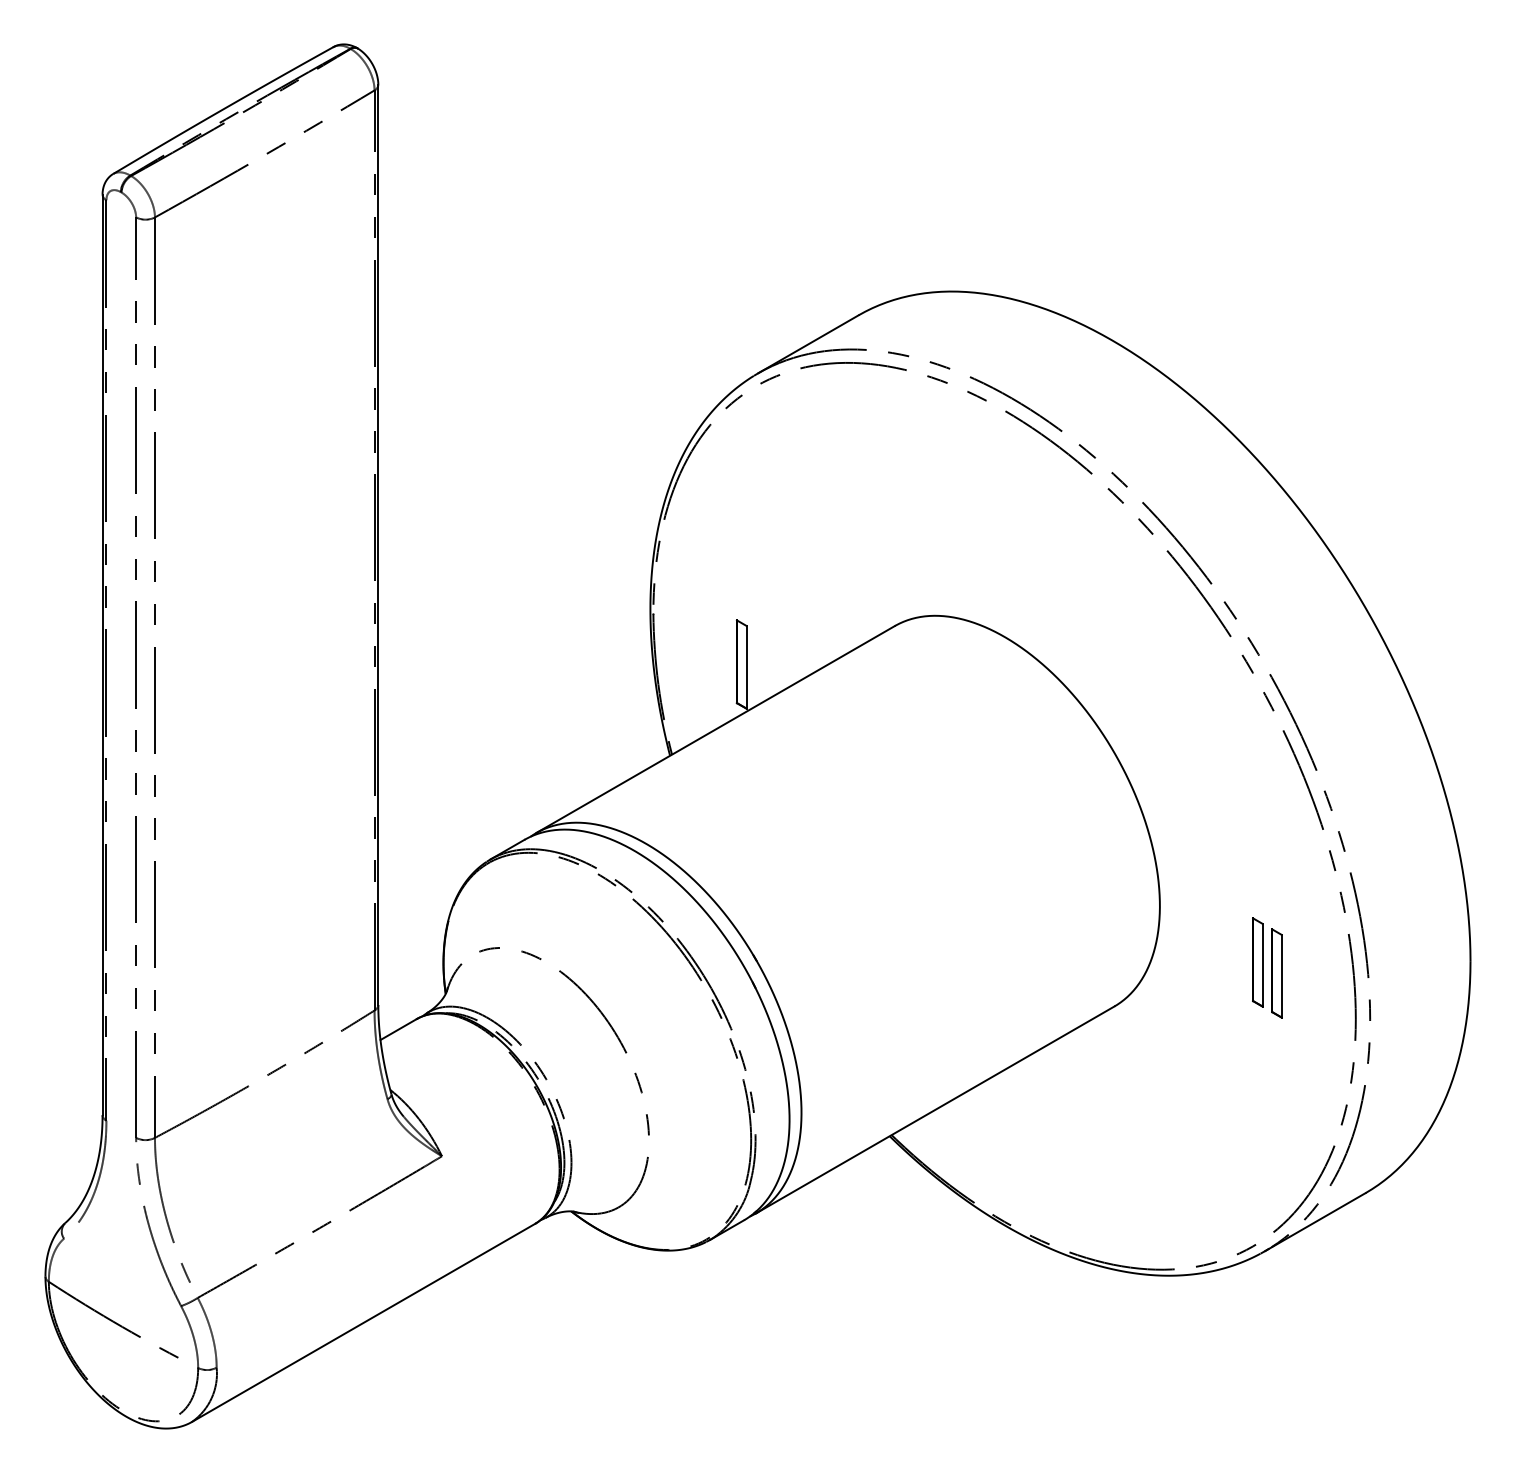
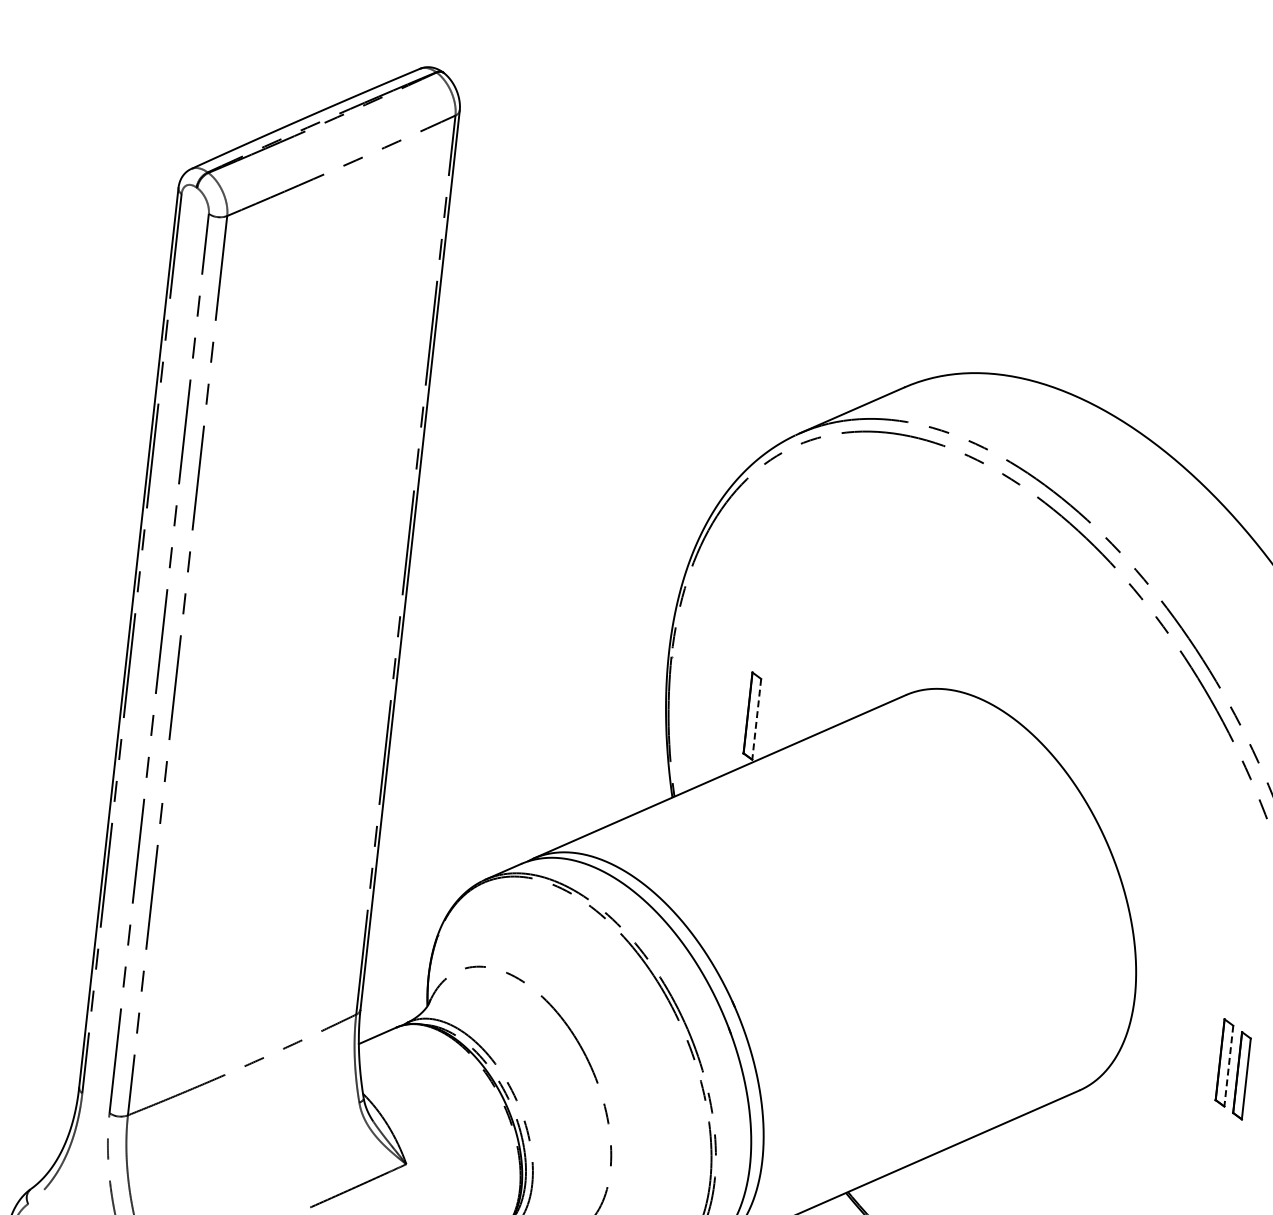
line: (746, 667) -> (756, 719), solid -> dashed
line: (1262, 965) -> (1228, 1066), solid -> dashed

